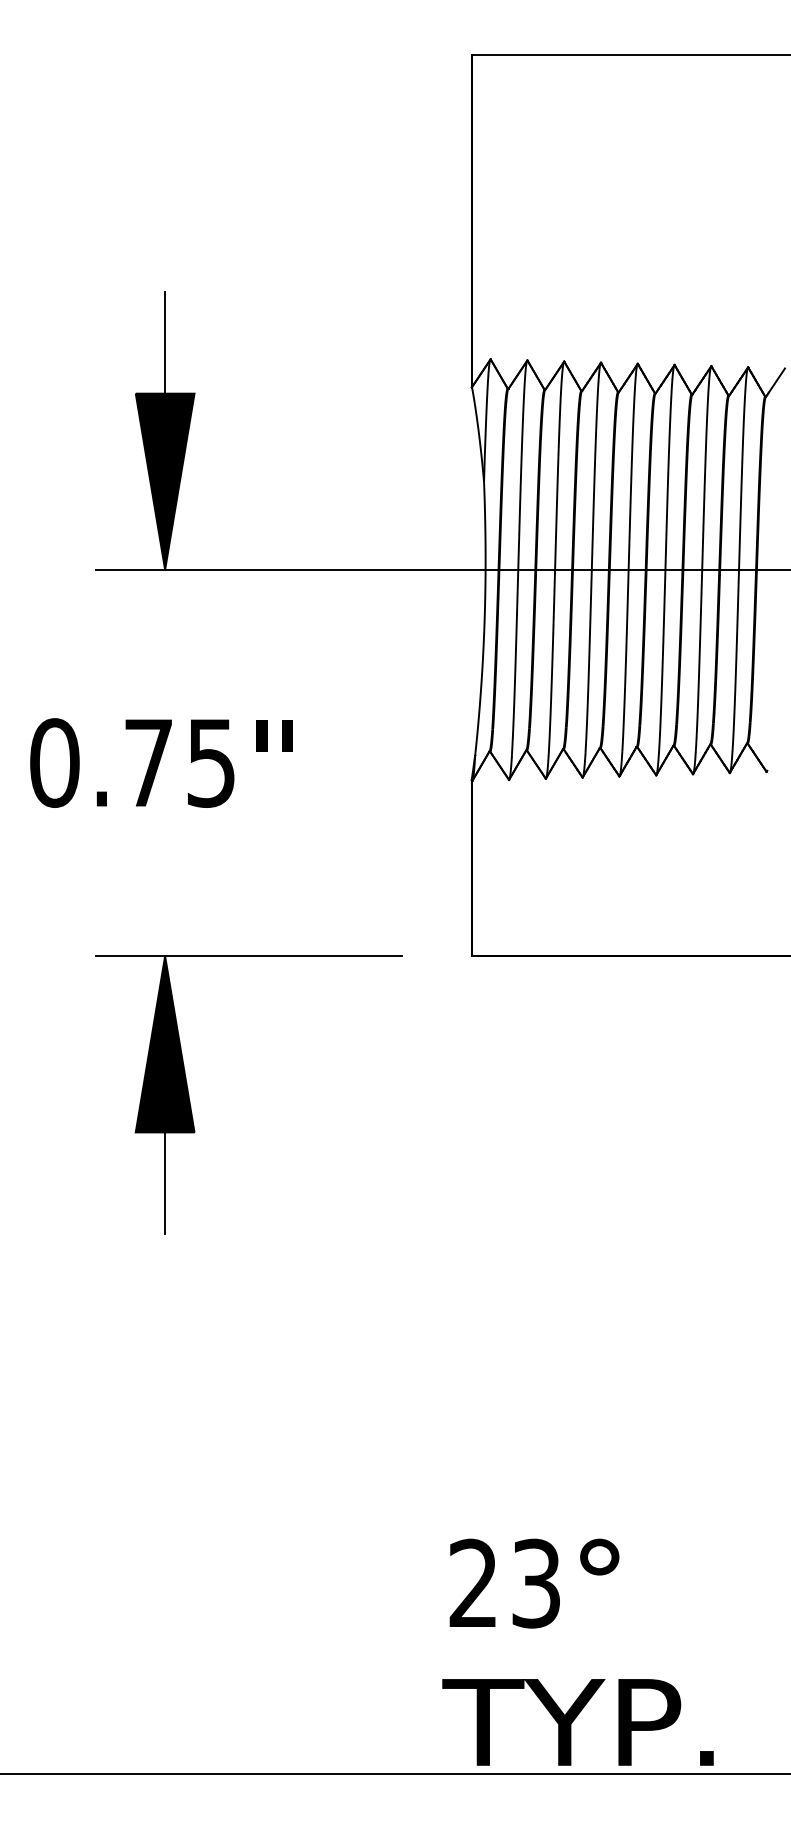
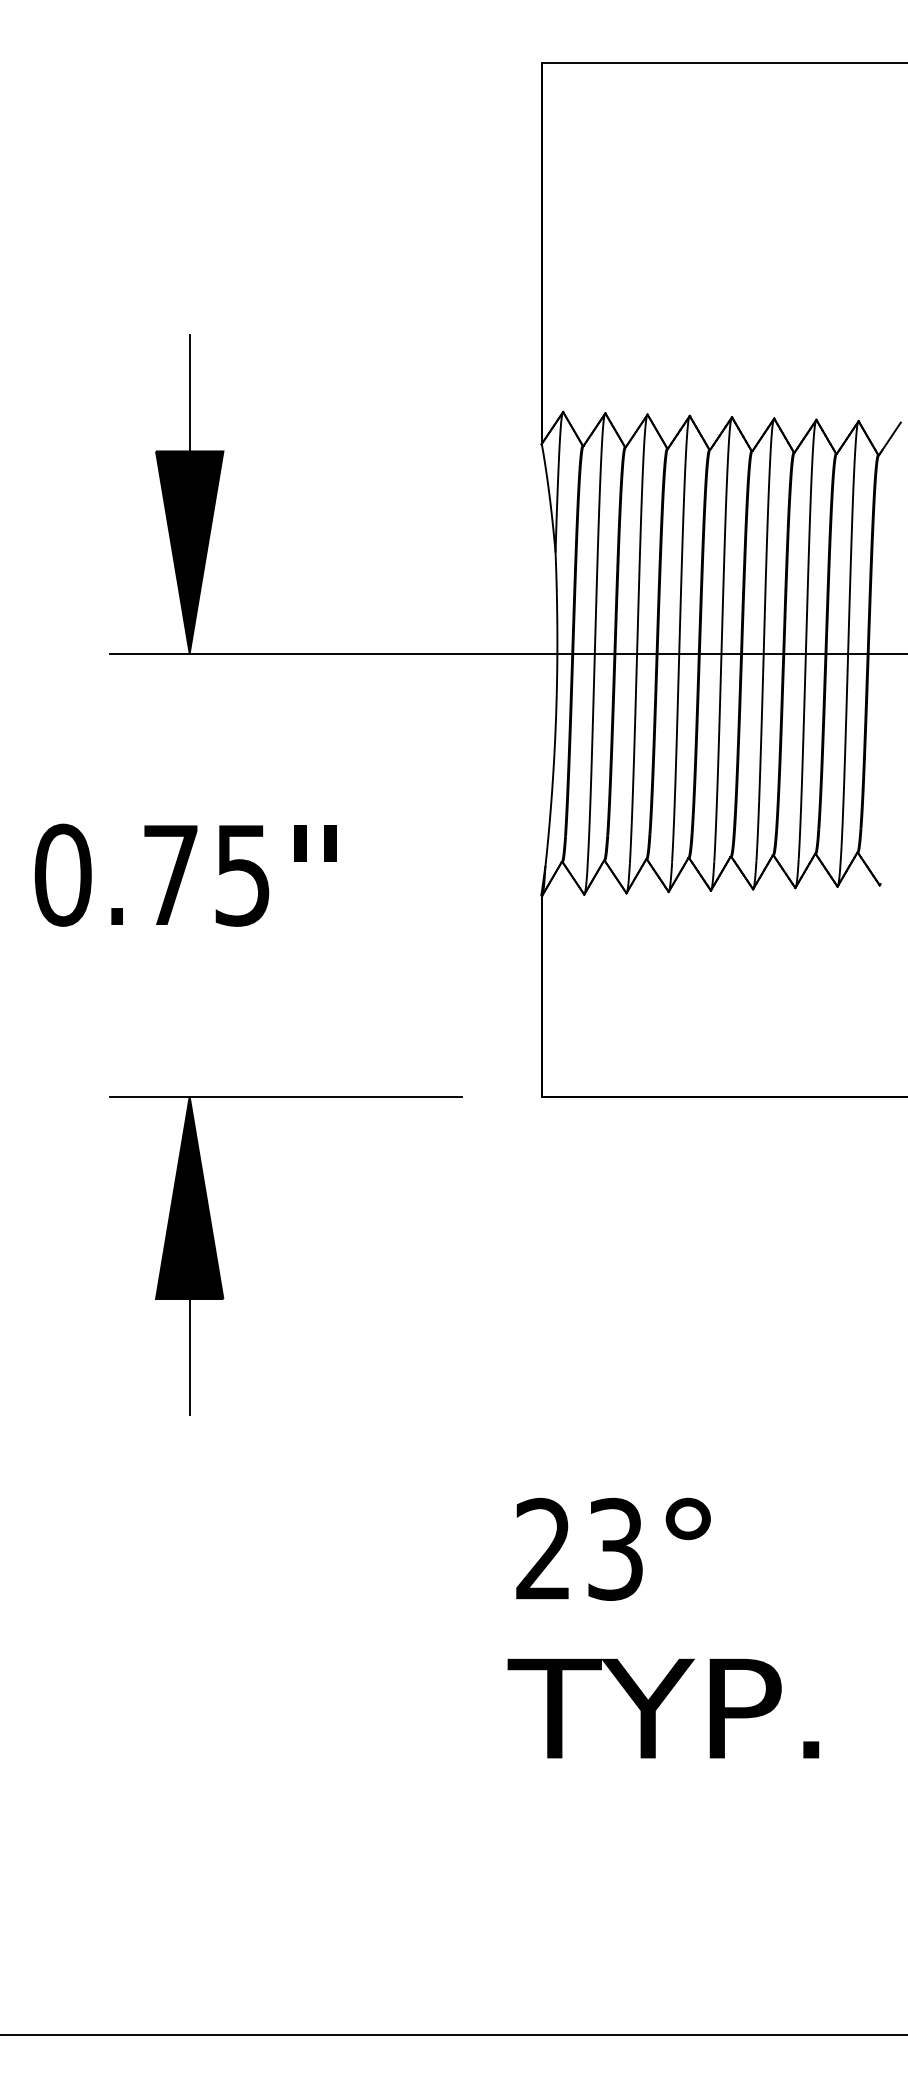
text: (577, 1651) -> (662, 1627), moved

